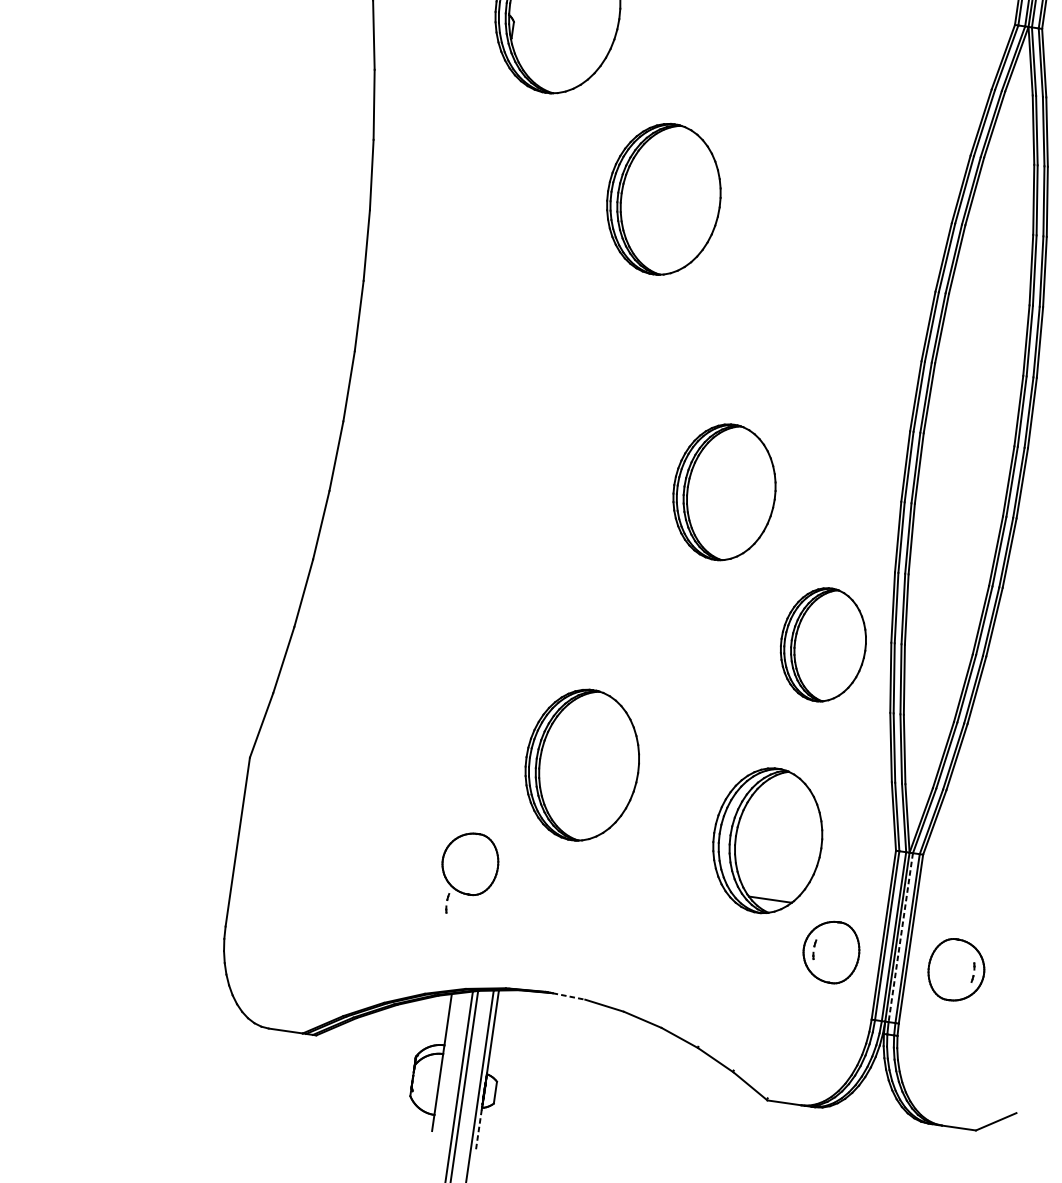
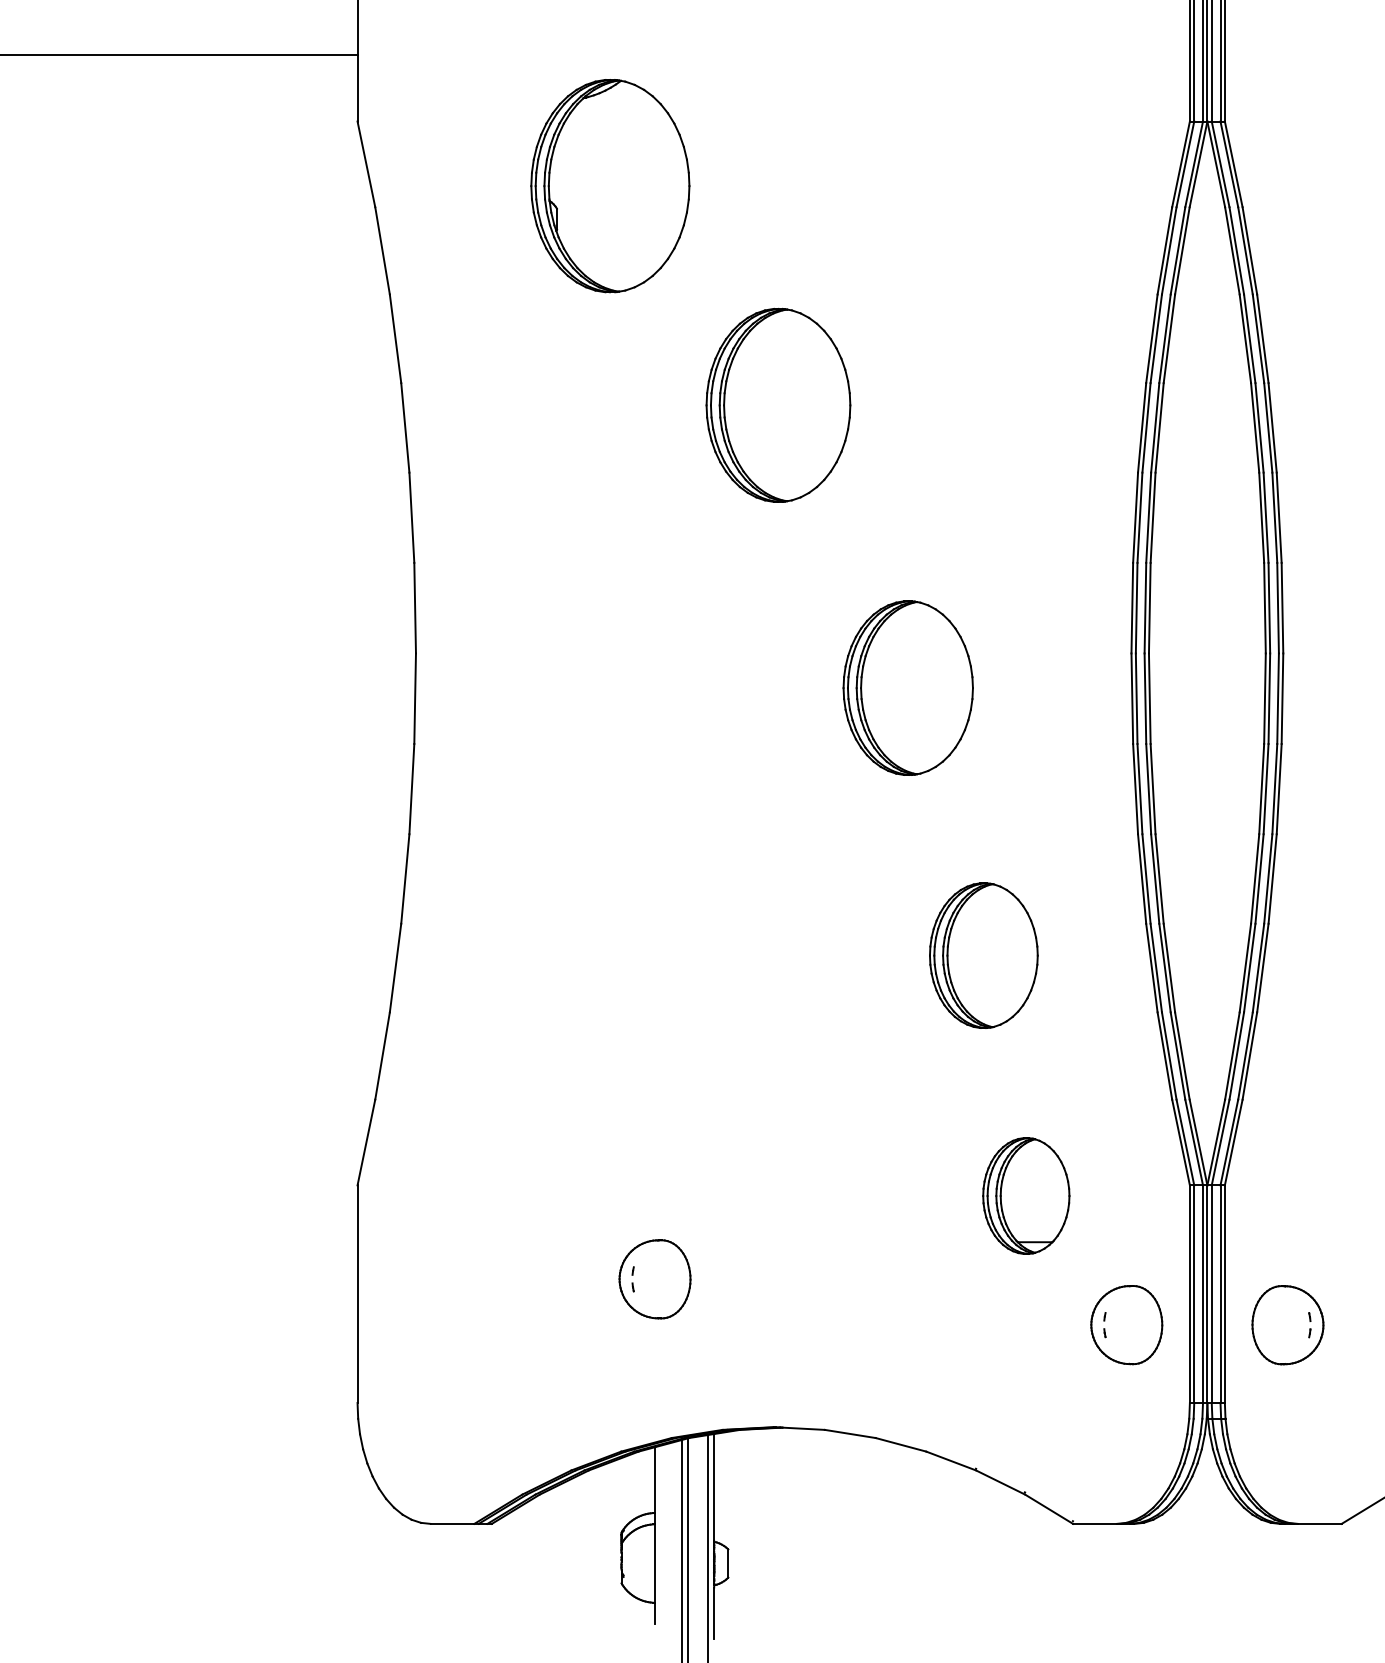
part: (723, 491) -> (907, 687), moved
part: (823, 644) -> (983, 955), moved
part: (582, 764) -> (778, 1133), removed
part: (768, 840) -> (1026, 1195), size x0.62
part: (446, 903) -> (632, 1279), moved
line: (900, 937) -> (1211, 1294), dashed -> solid
line: (569, 996) -> (804, 1428), dashed -> solid
line: (479, 1129) -> (714, 1613), dashed -> solid

